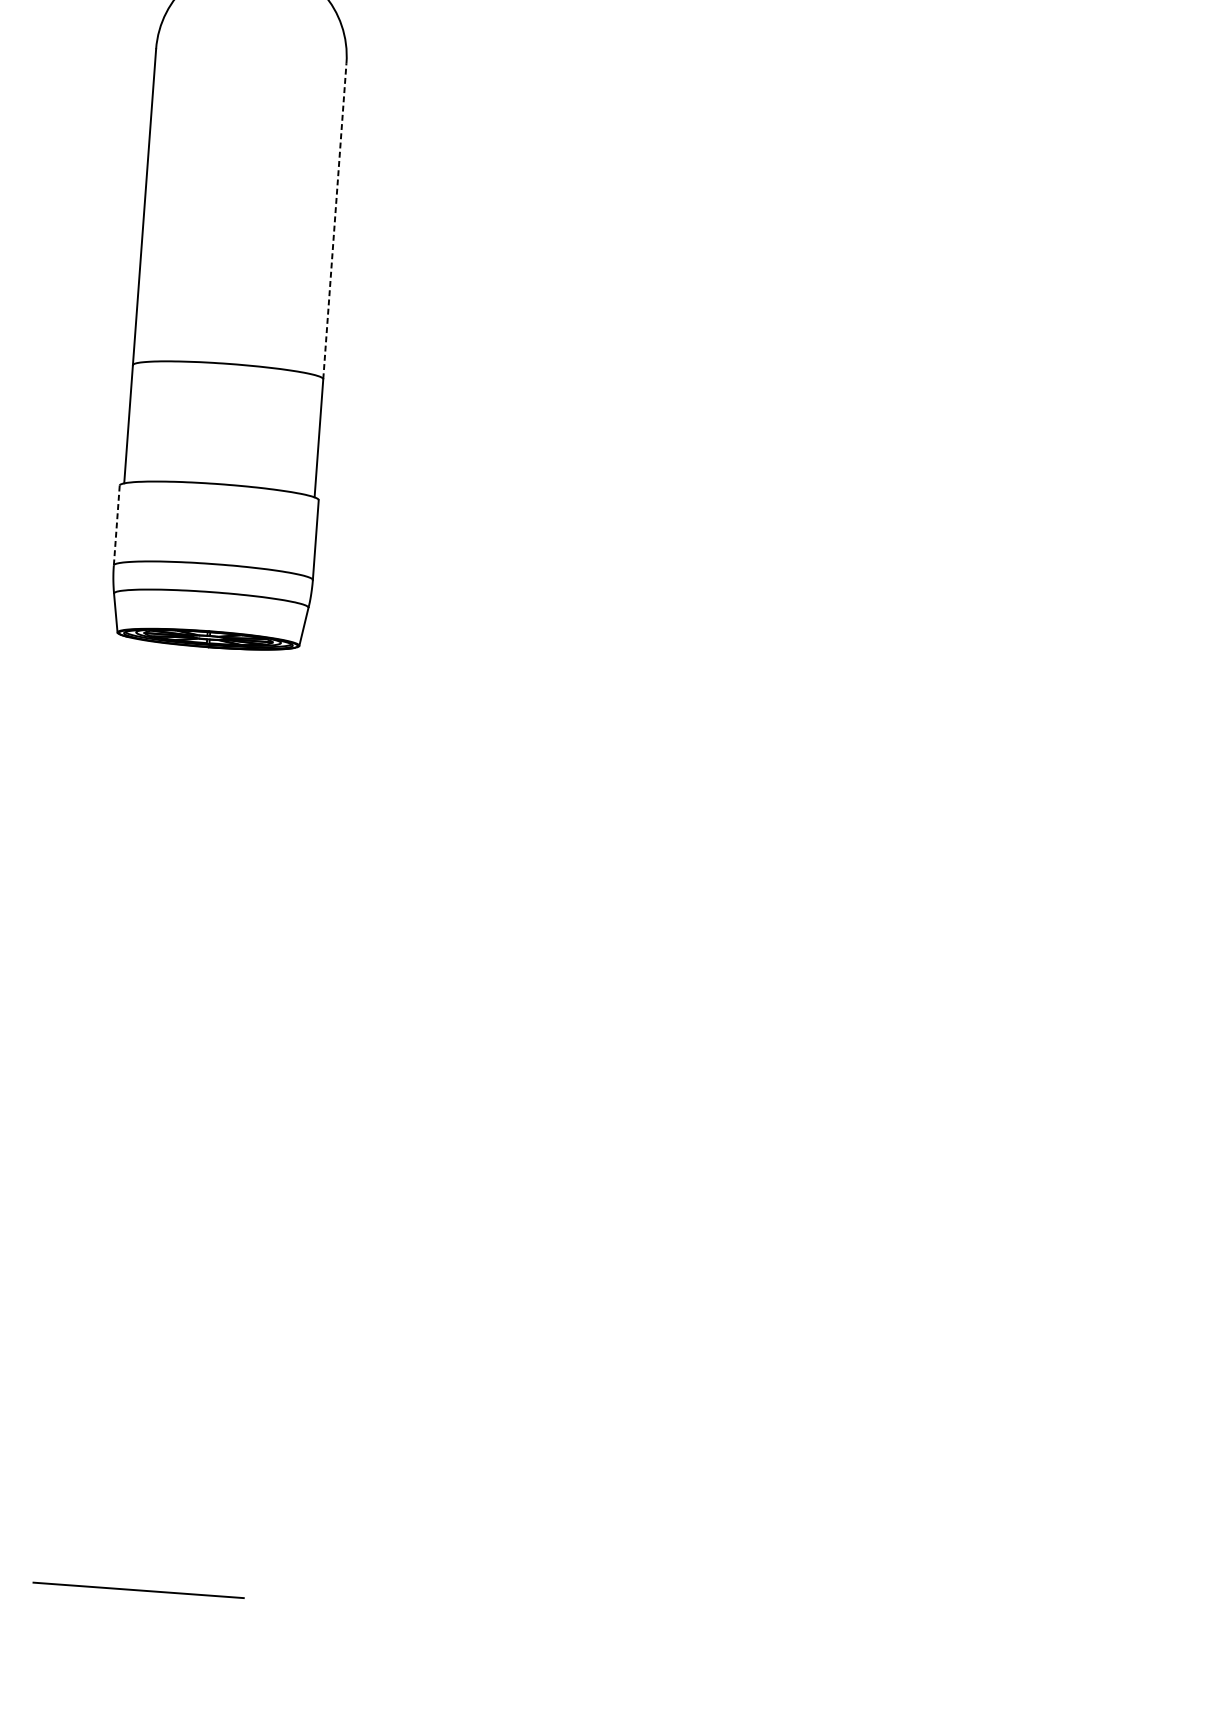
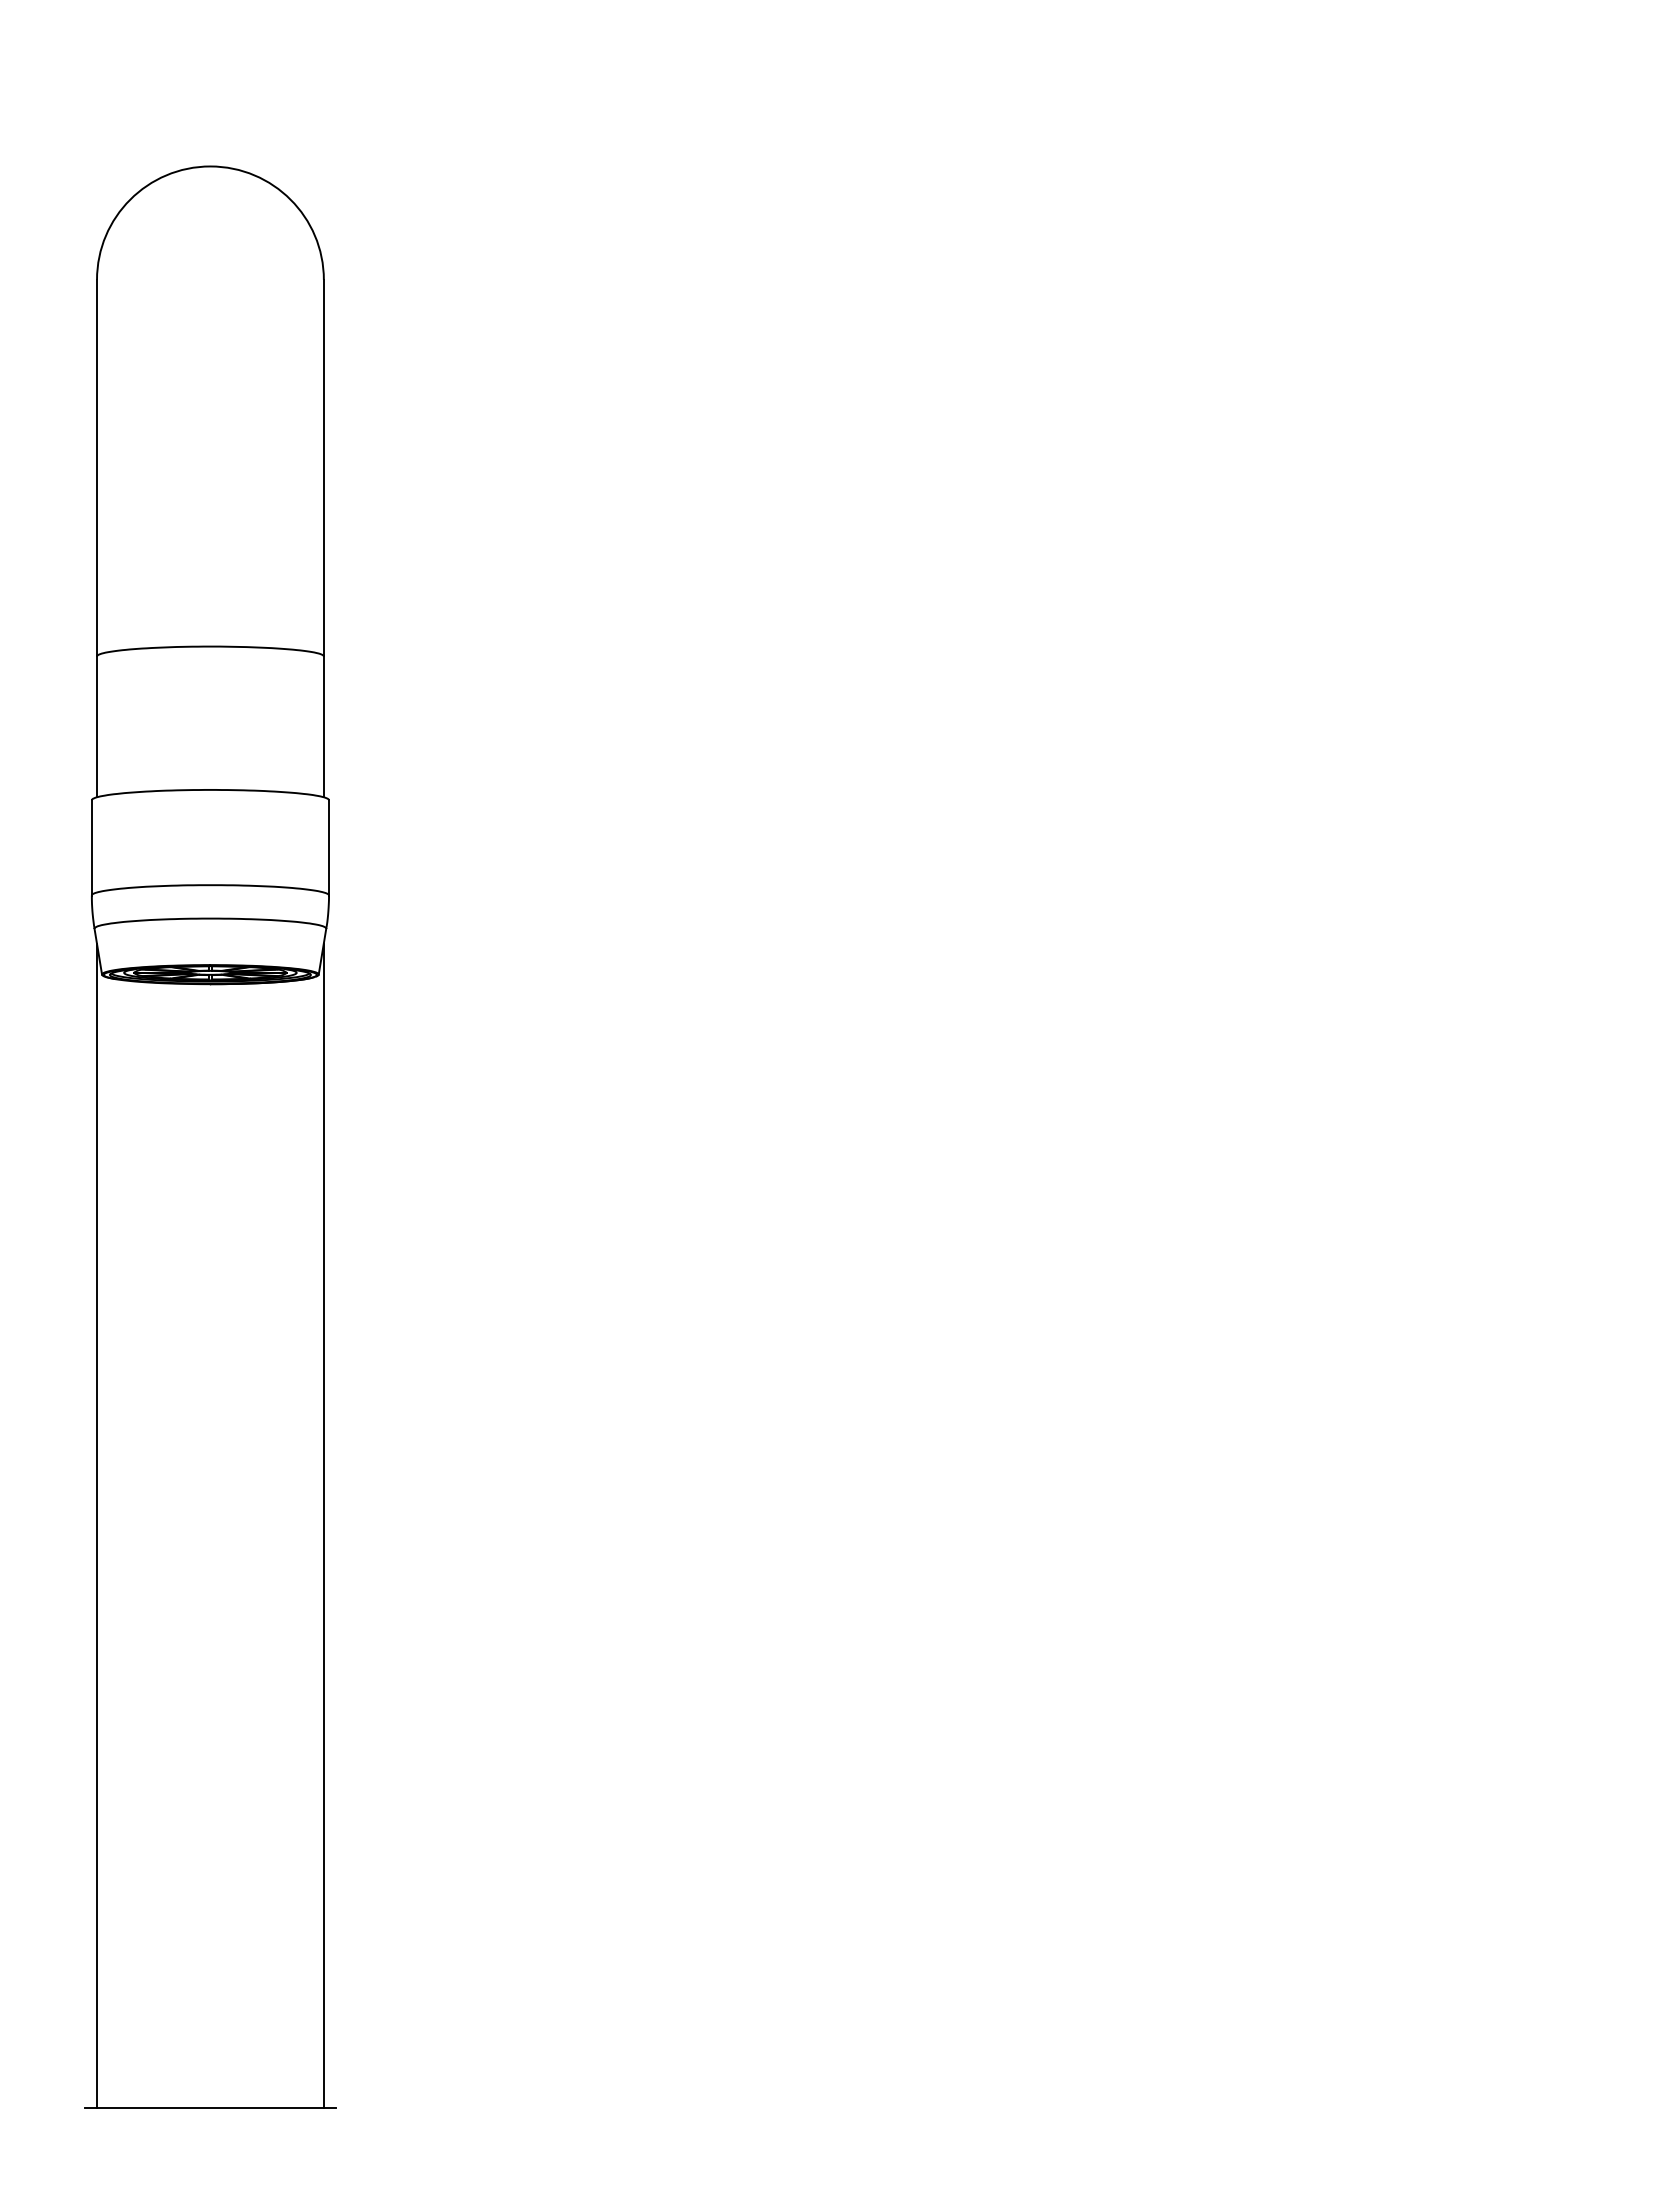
line: (334, 220) -> (323, 467), dashed -> solid
line: (116, 525) -> (91, 847), dashed -> solid
line: (79, 1094) -> (97, 1525), added
line: (269, 1108) -> (323, 1525), added

